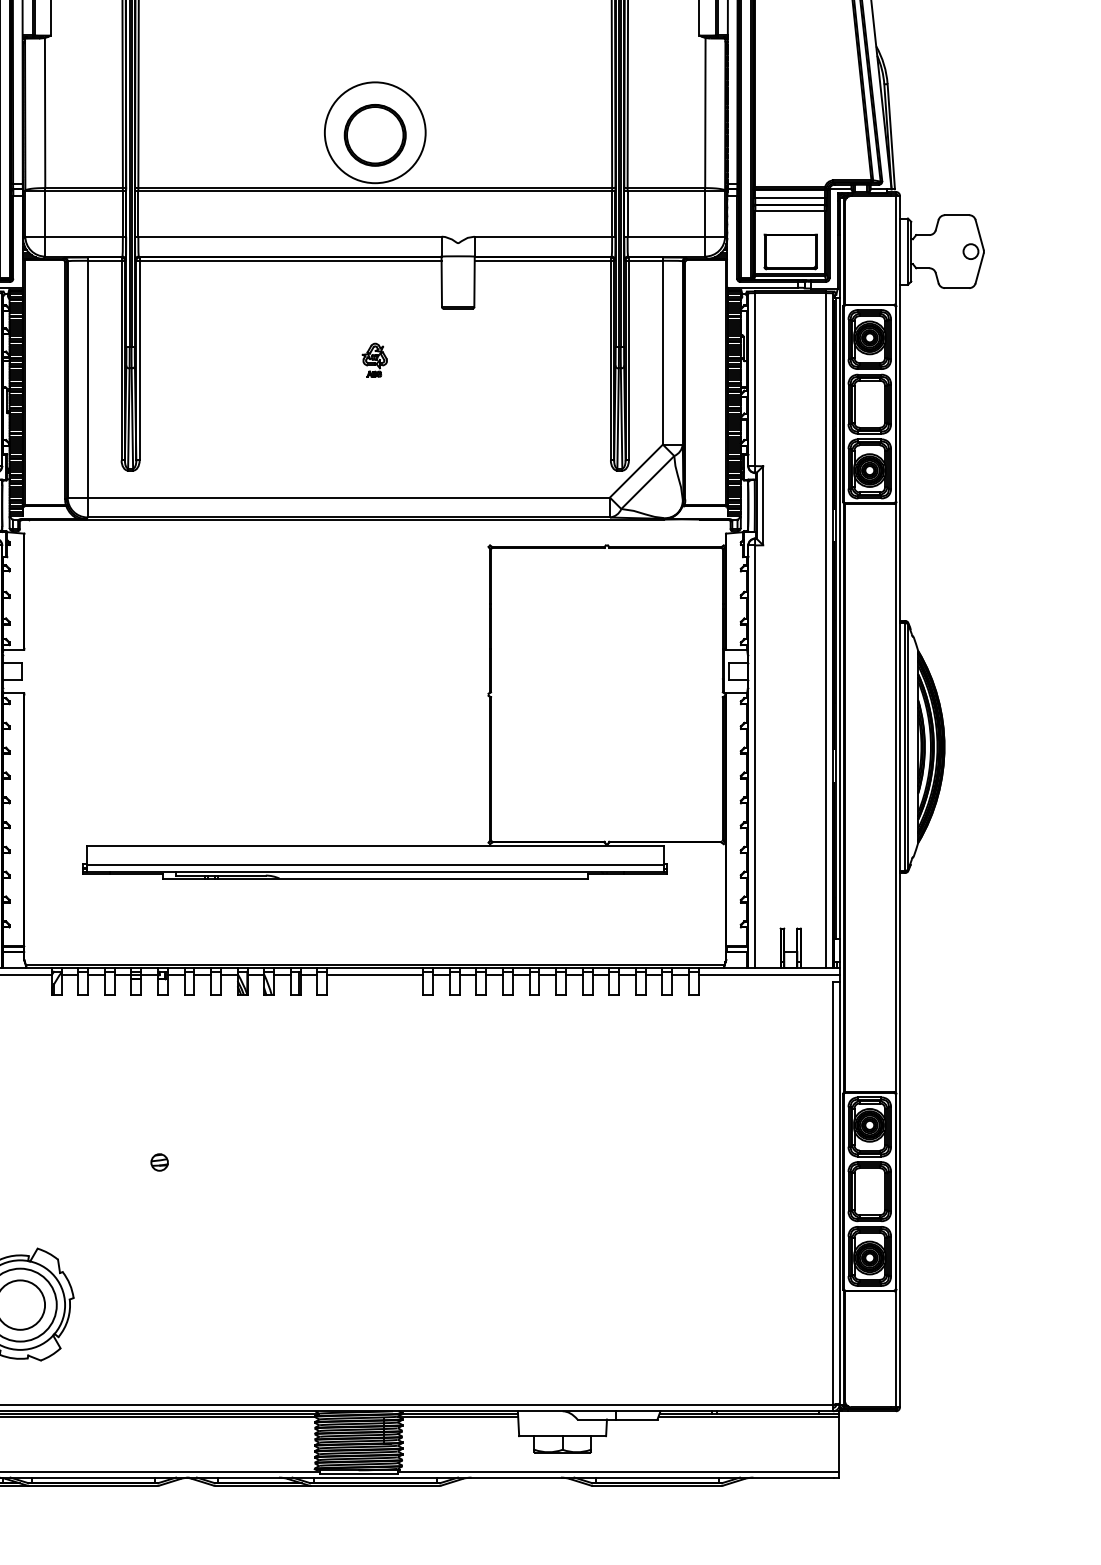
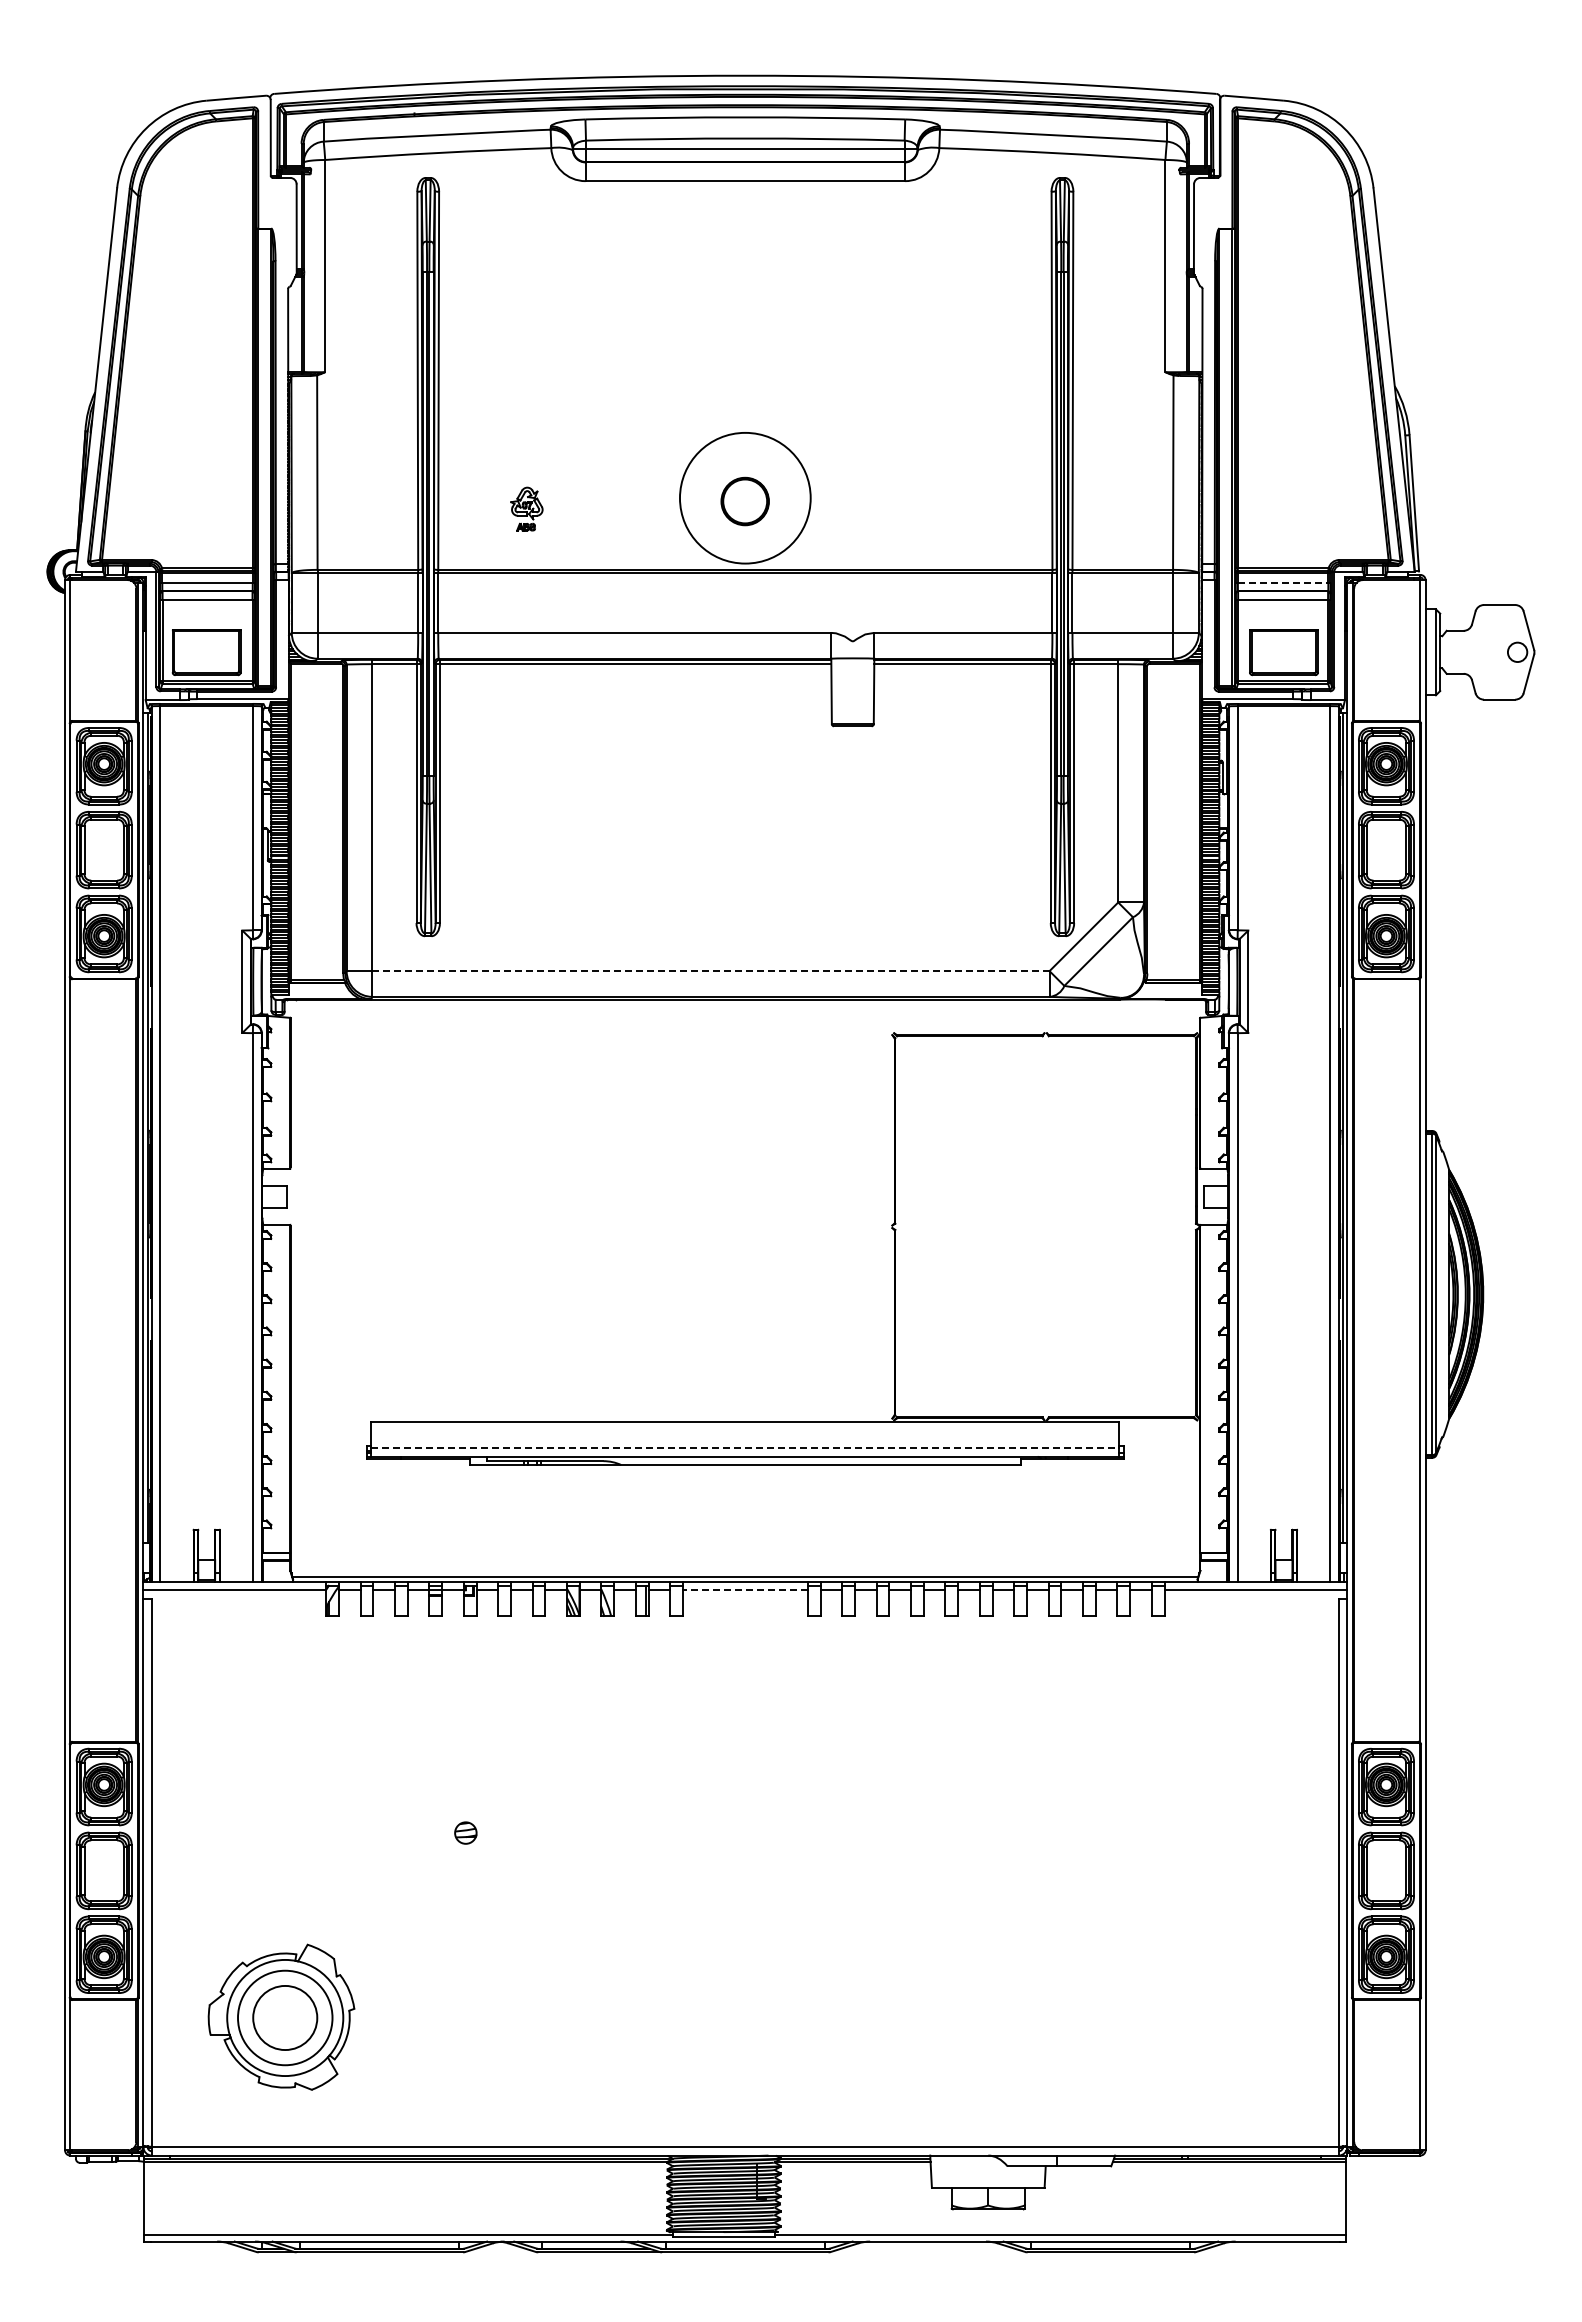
part: (374, 135) -> (744, 501), size x0.6
line: (790, 197) -> (1283, 582), solid -> dashed
part: (374, 359) -> (526, 508), moved
line: (349, 497) -> (711, 971), solid -> dashed
line: (375, 865) -> (745, 1447), solid -> dashed
line: (374, 975) -> (744, 1590), solid -> dashed

